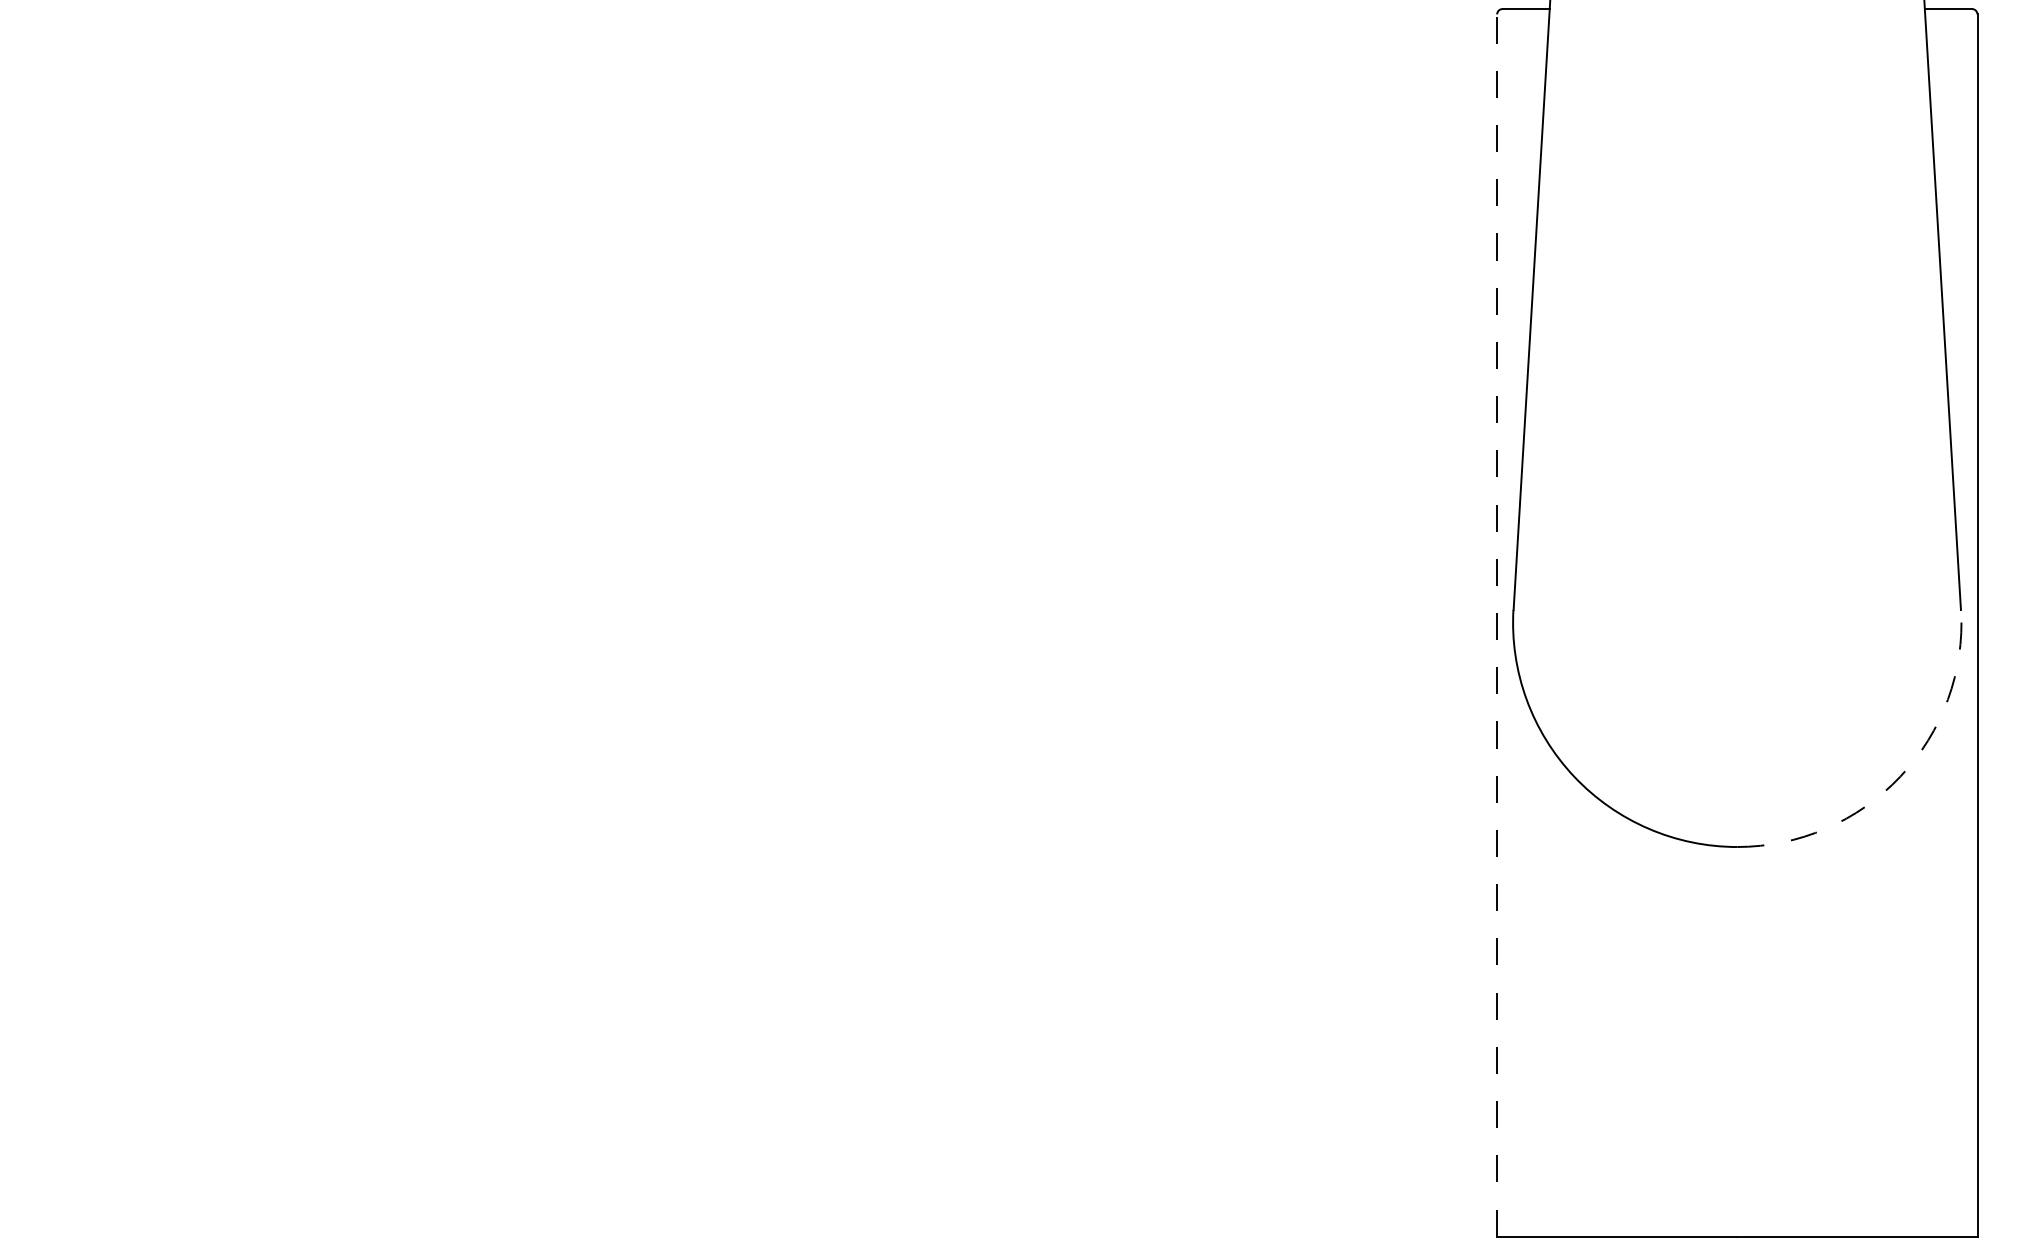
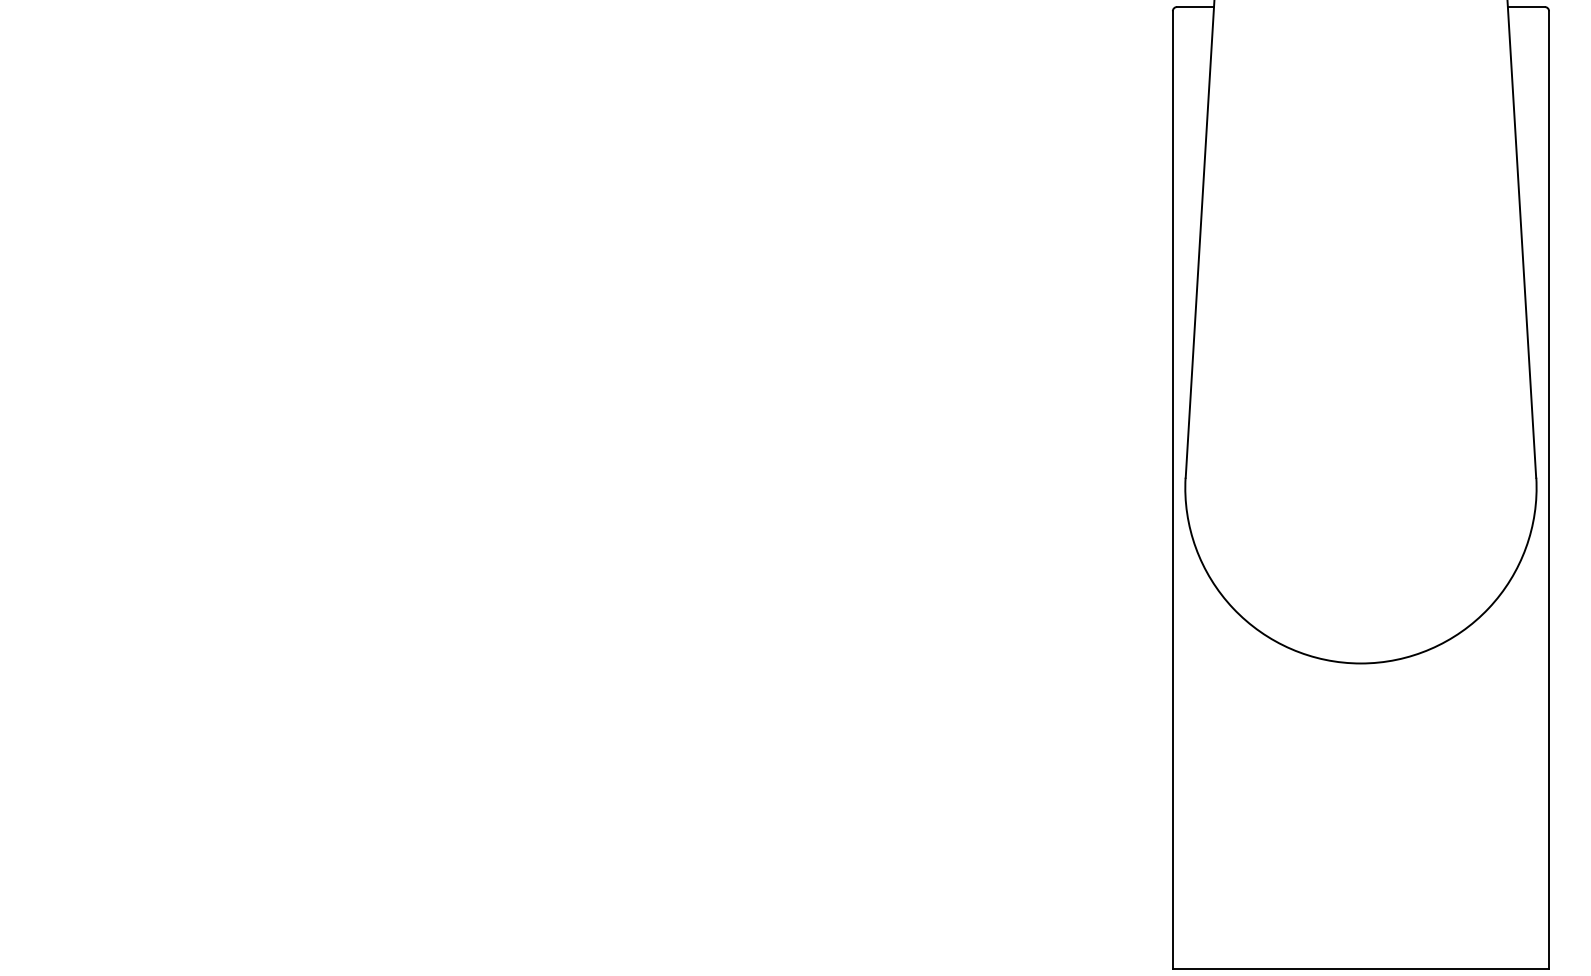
line: (1497, 625) -> (1173, 489), dashed -> solid
arc: (1900, 776) -> (1488, 608), dashed -> solid

